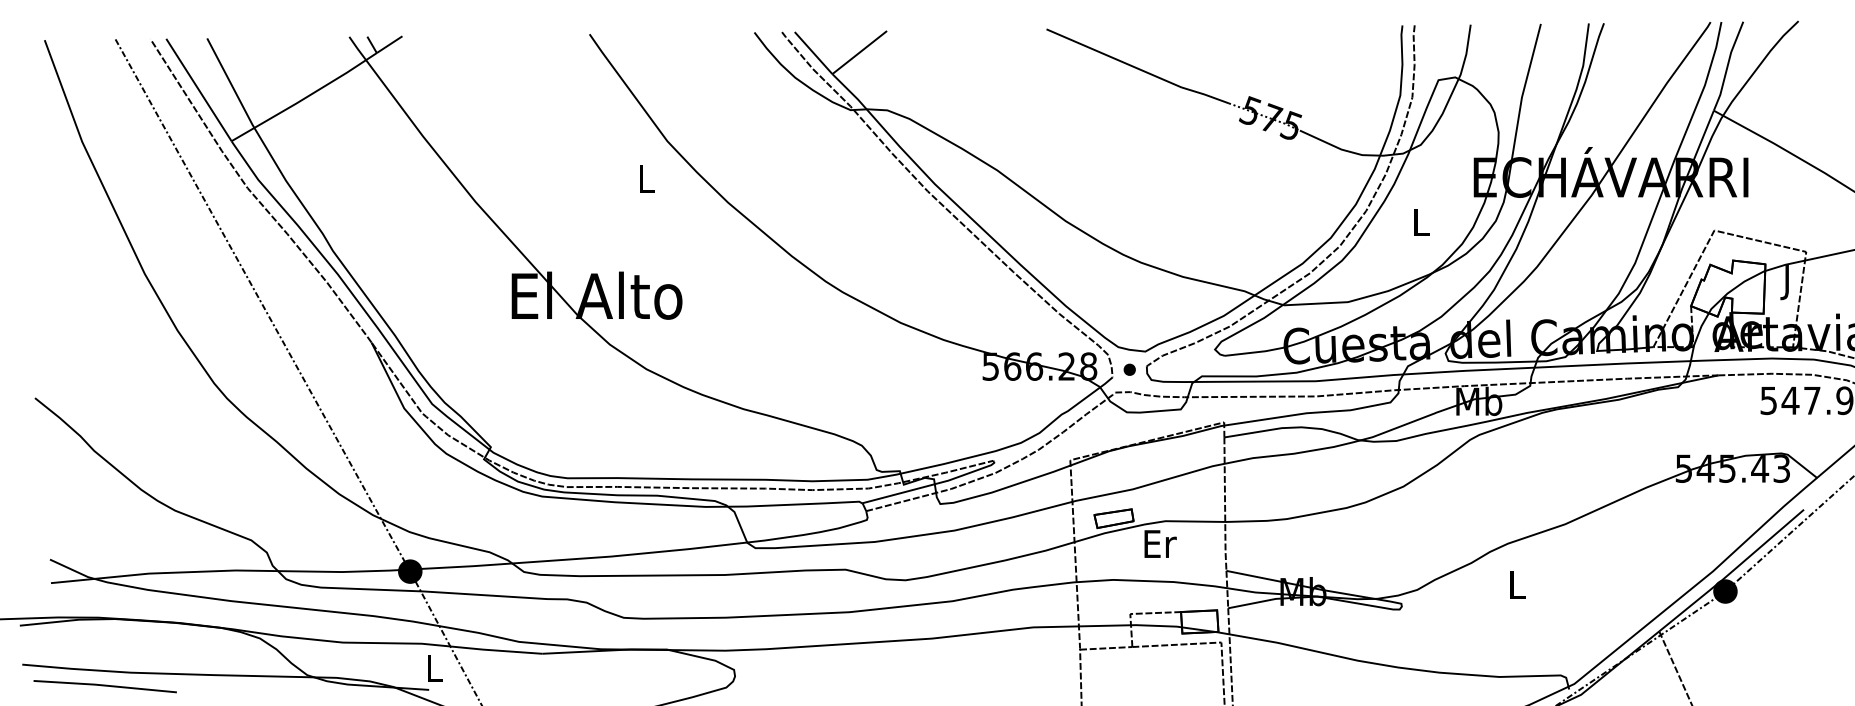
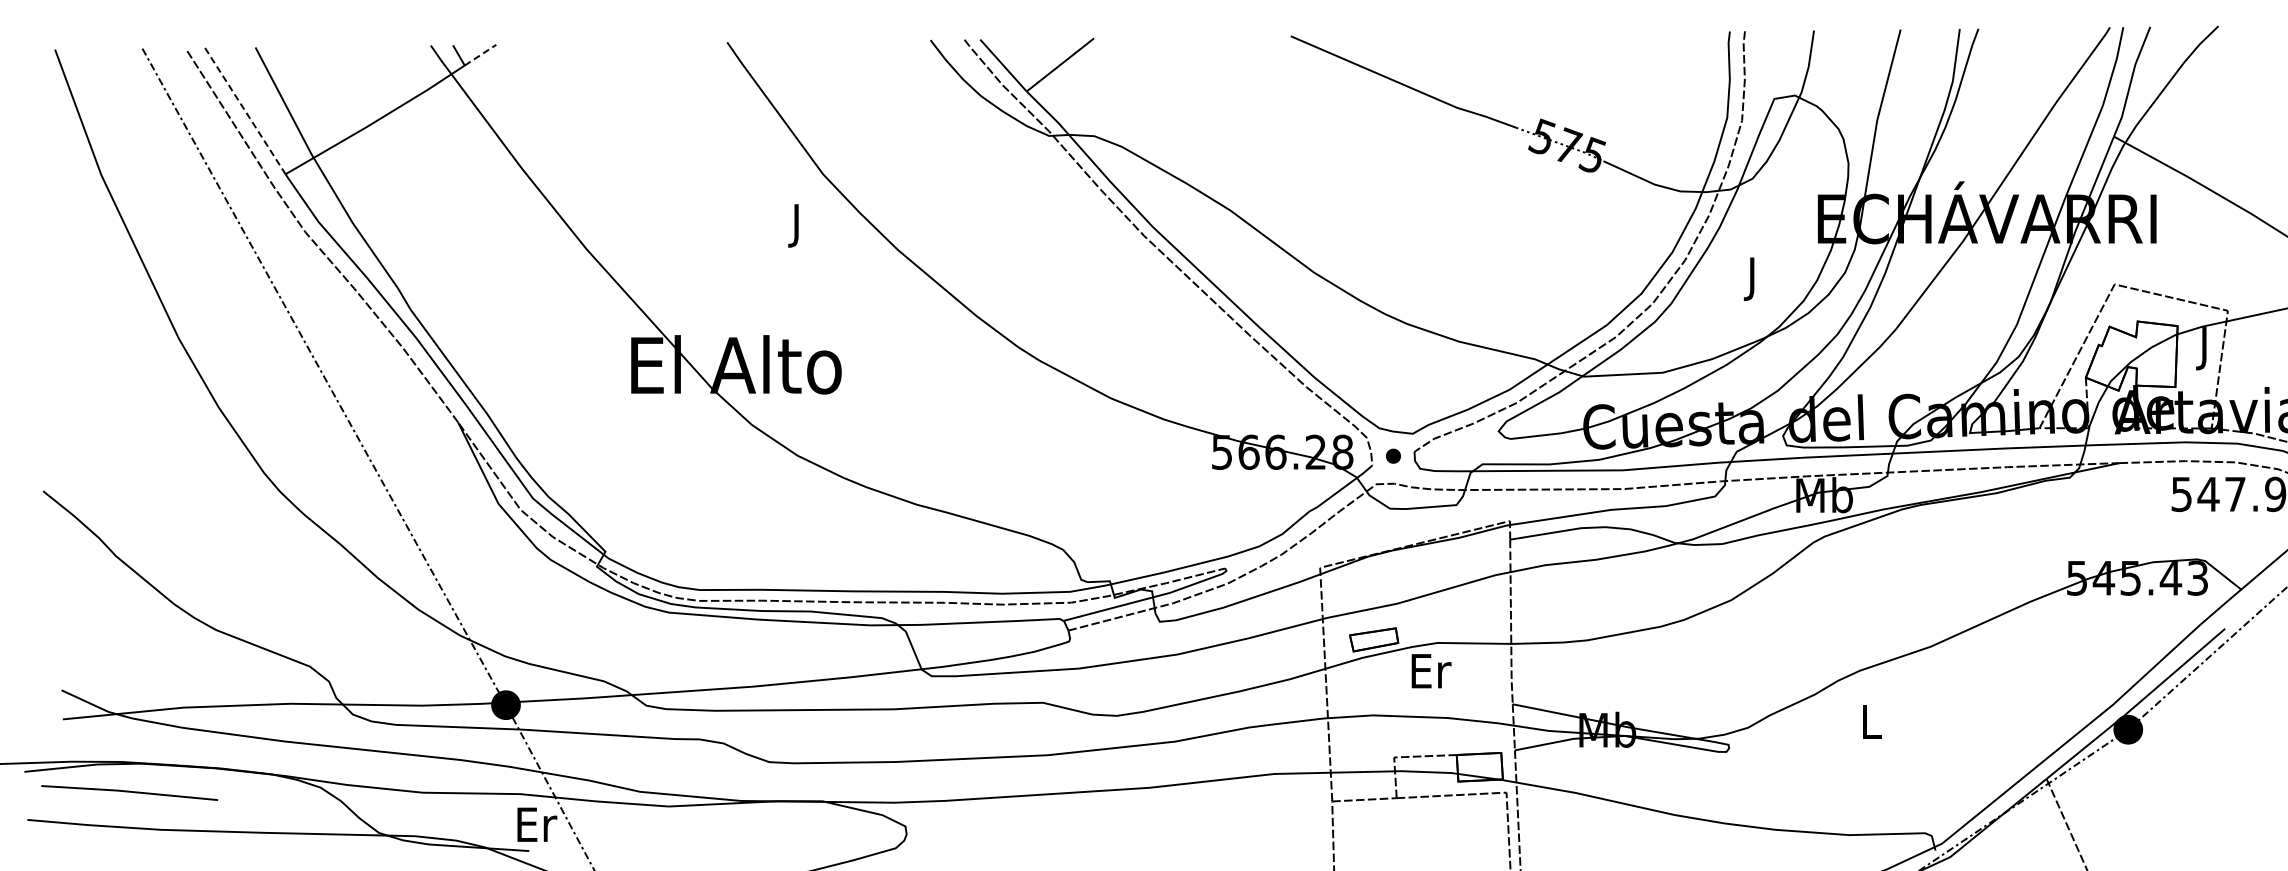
line: (389, 44) -> (480, 55), solid -> dashed
line: (199, 90) -> (245, 111), solid -> dashed
text: (646, 182) -> (797, 225), L -> J
text: (1421, 225) -> (1753, 278), L -> J
text: (435, 668) -> (537, 824), L -> Er
line: (105, 686) -> (129, 792), moved

